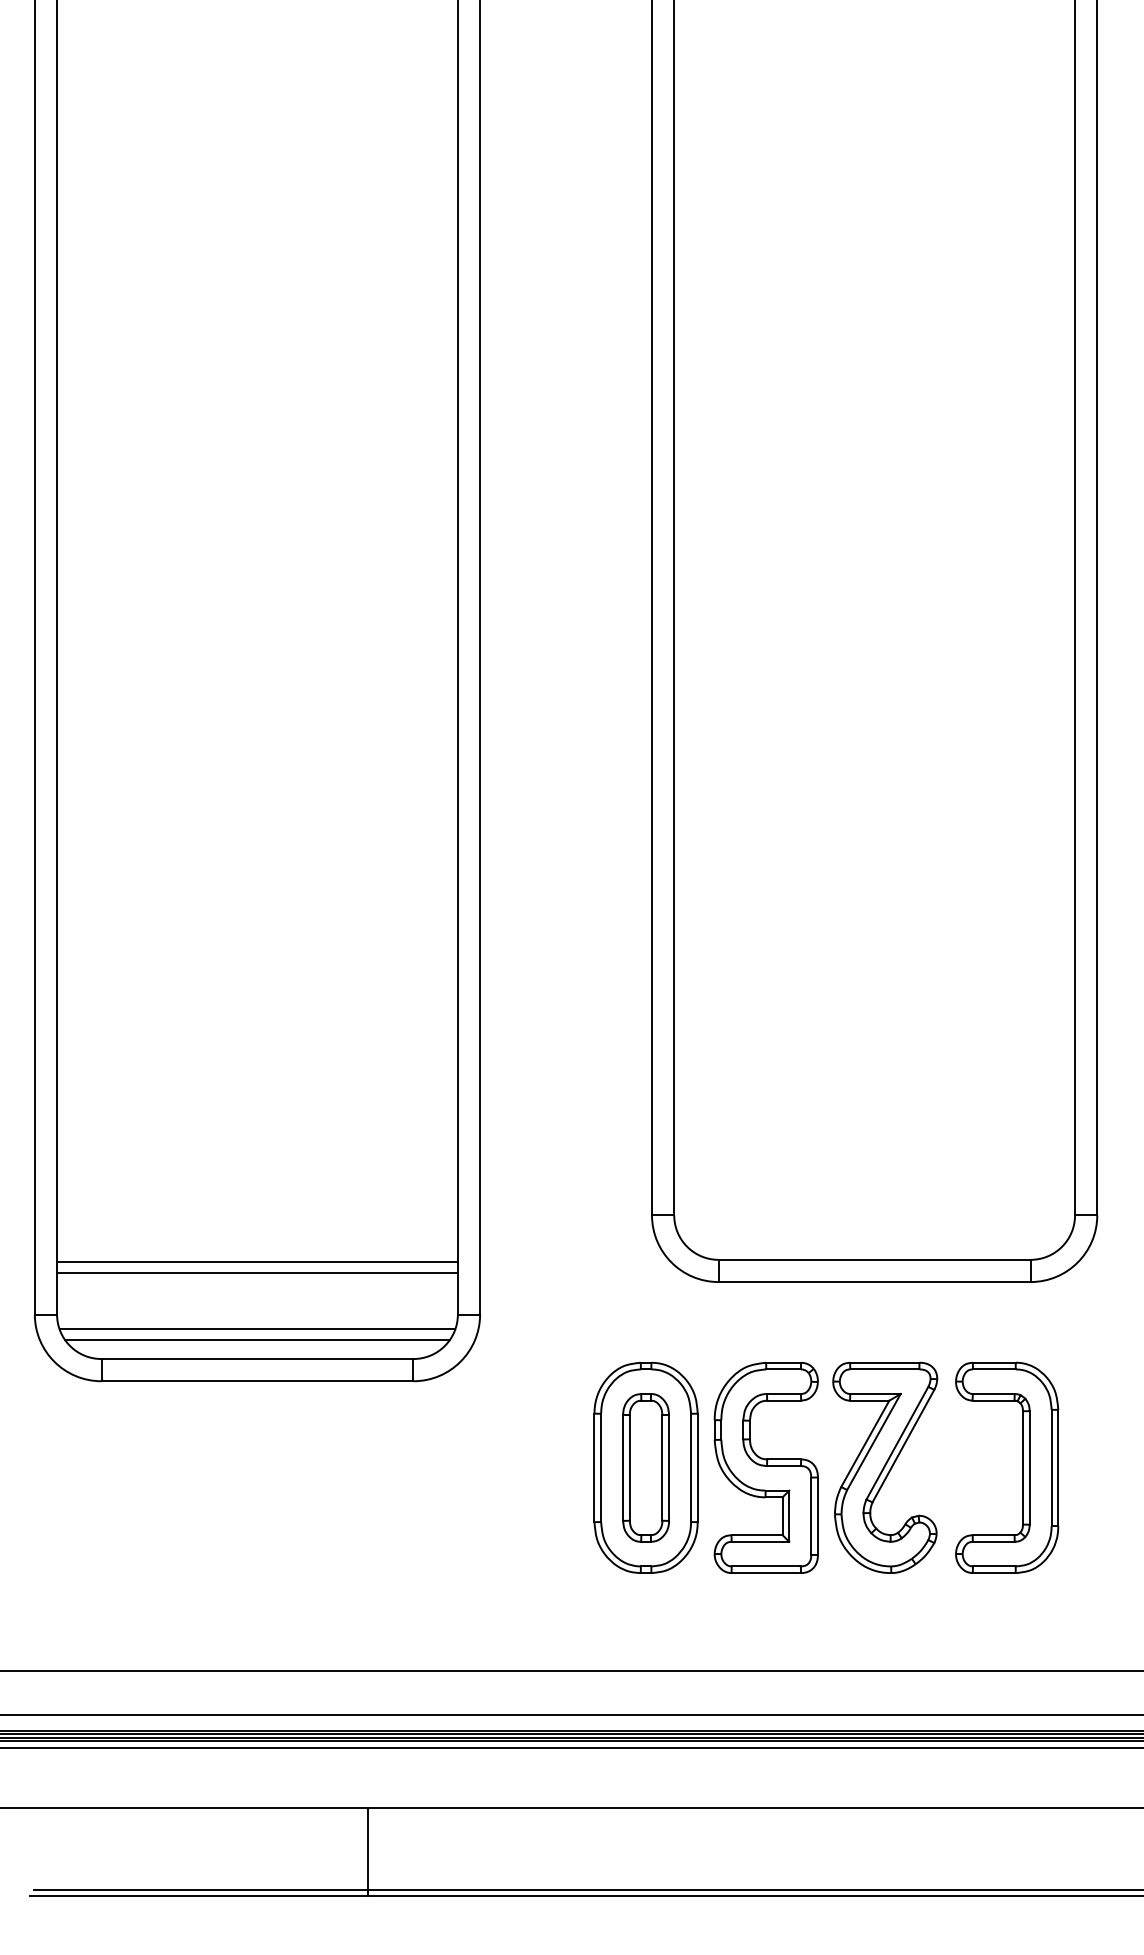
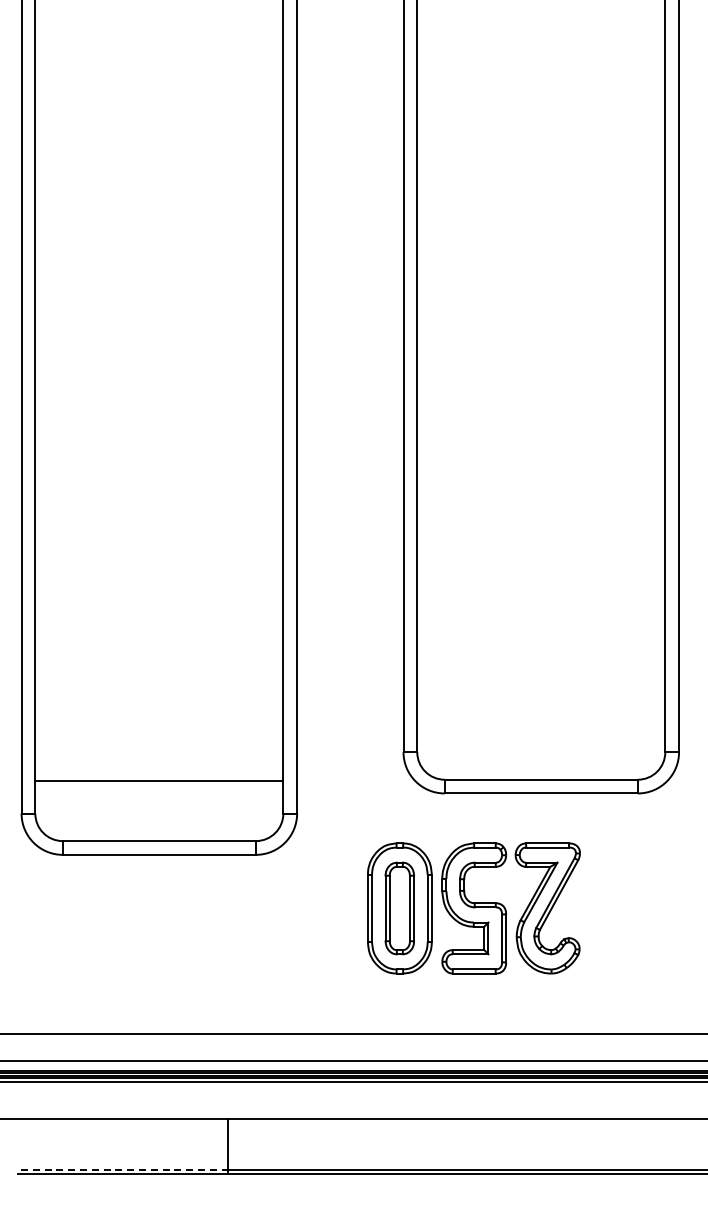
line: (257, 1272) -> (159, 787), removed
line: (256, 1328) -> (158, 822), removed
line: (257, 1340) -> (159, 829), removed
part: (1022, 1467) -> (632, 908), removed
line: (201, 1889) -> (124, 1169), solid -> dashed

